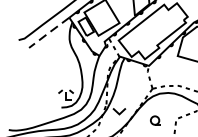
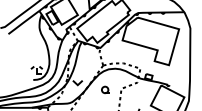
line: (48, 32) -> (23, 22), dashed -> solid

